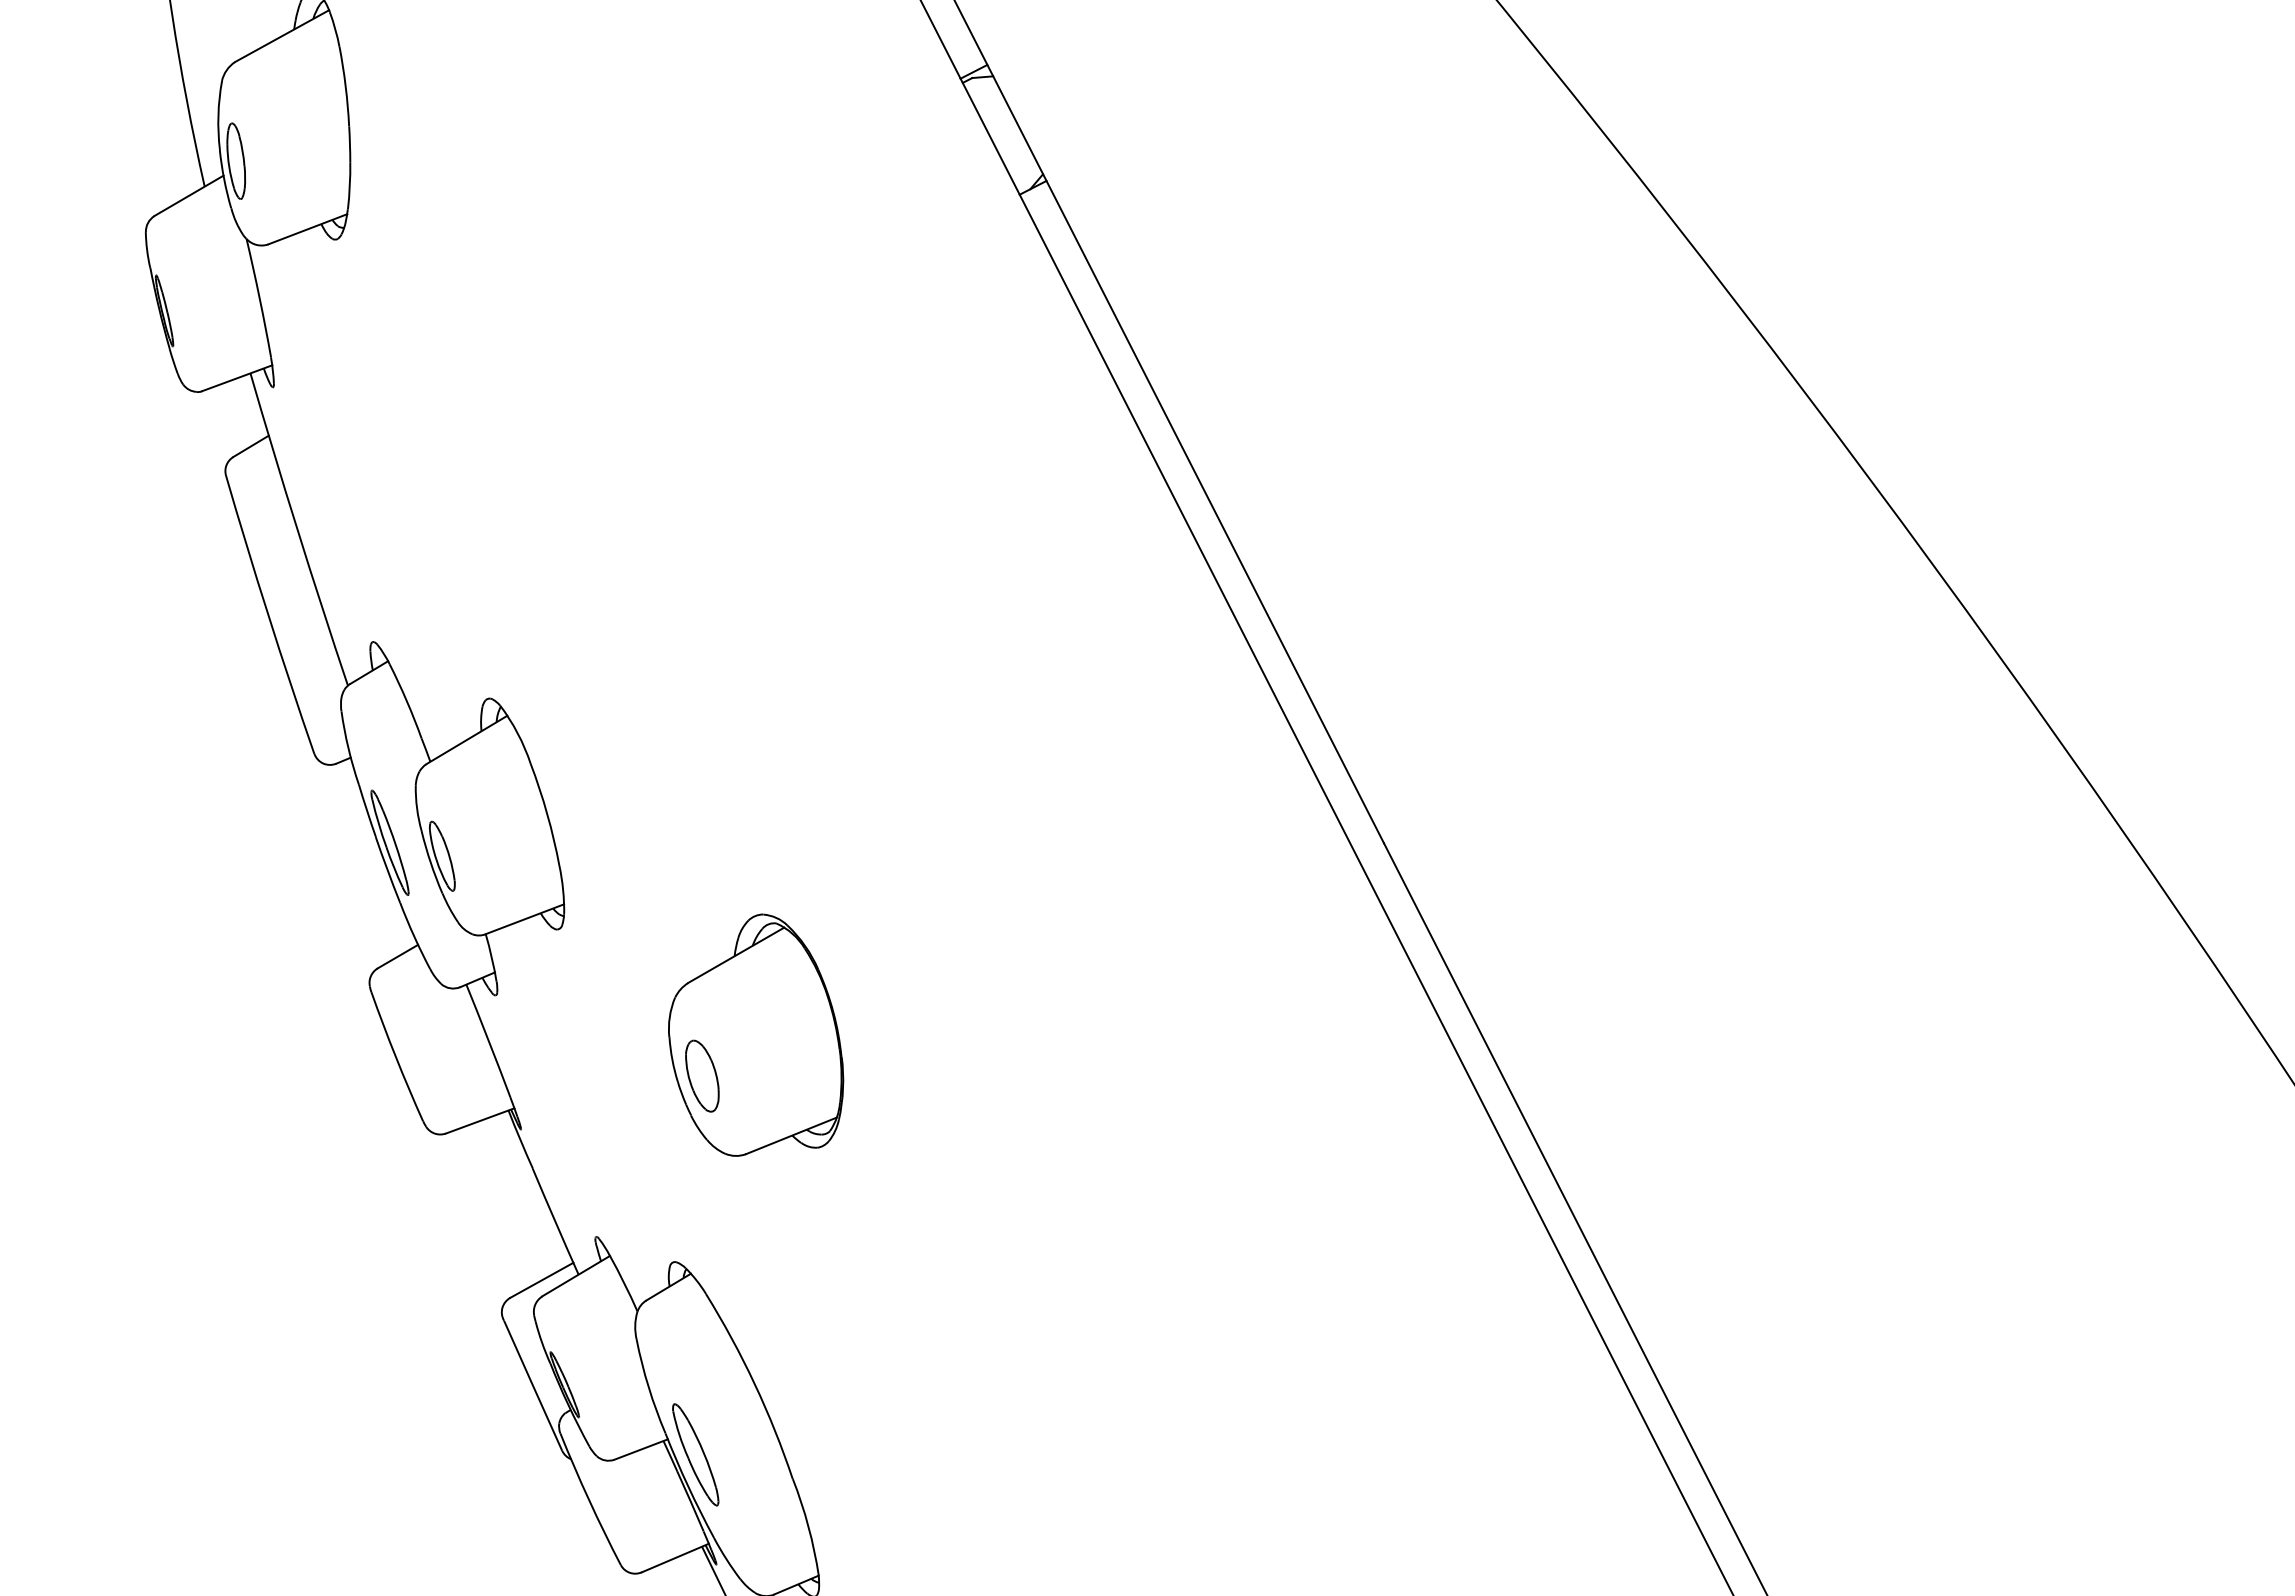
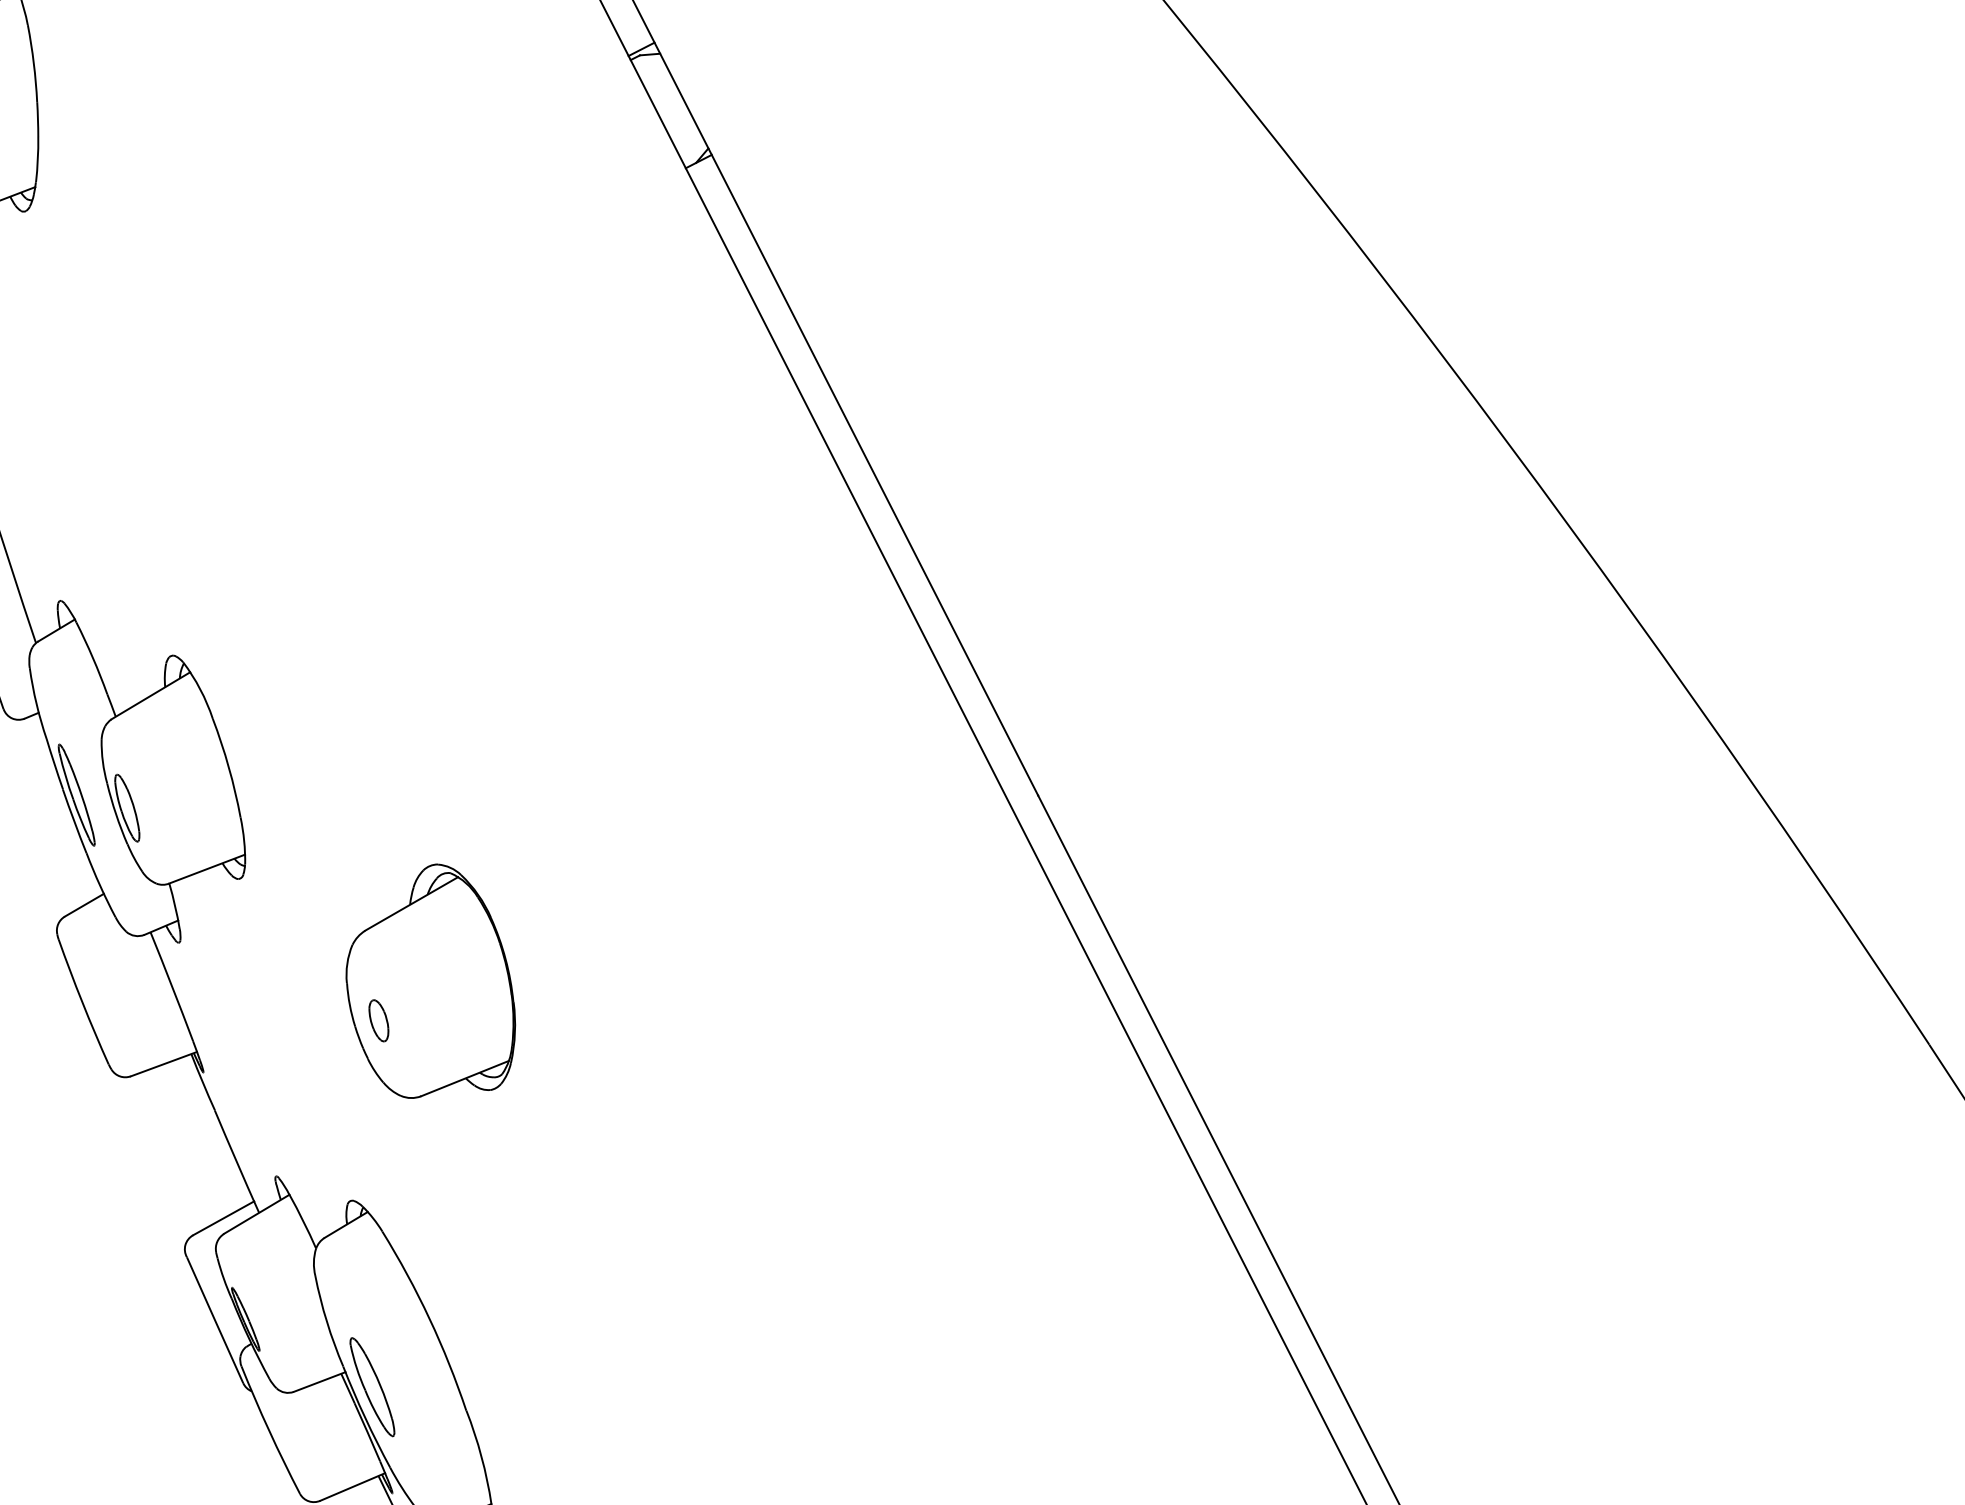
part: (702, 1075) -> (378, 1020), size x0.6

